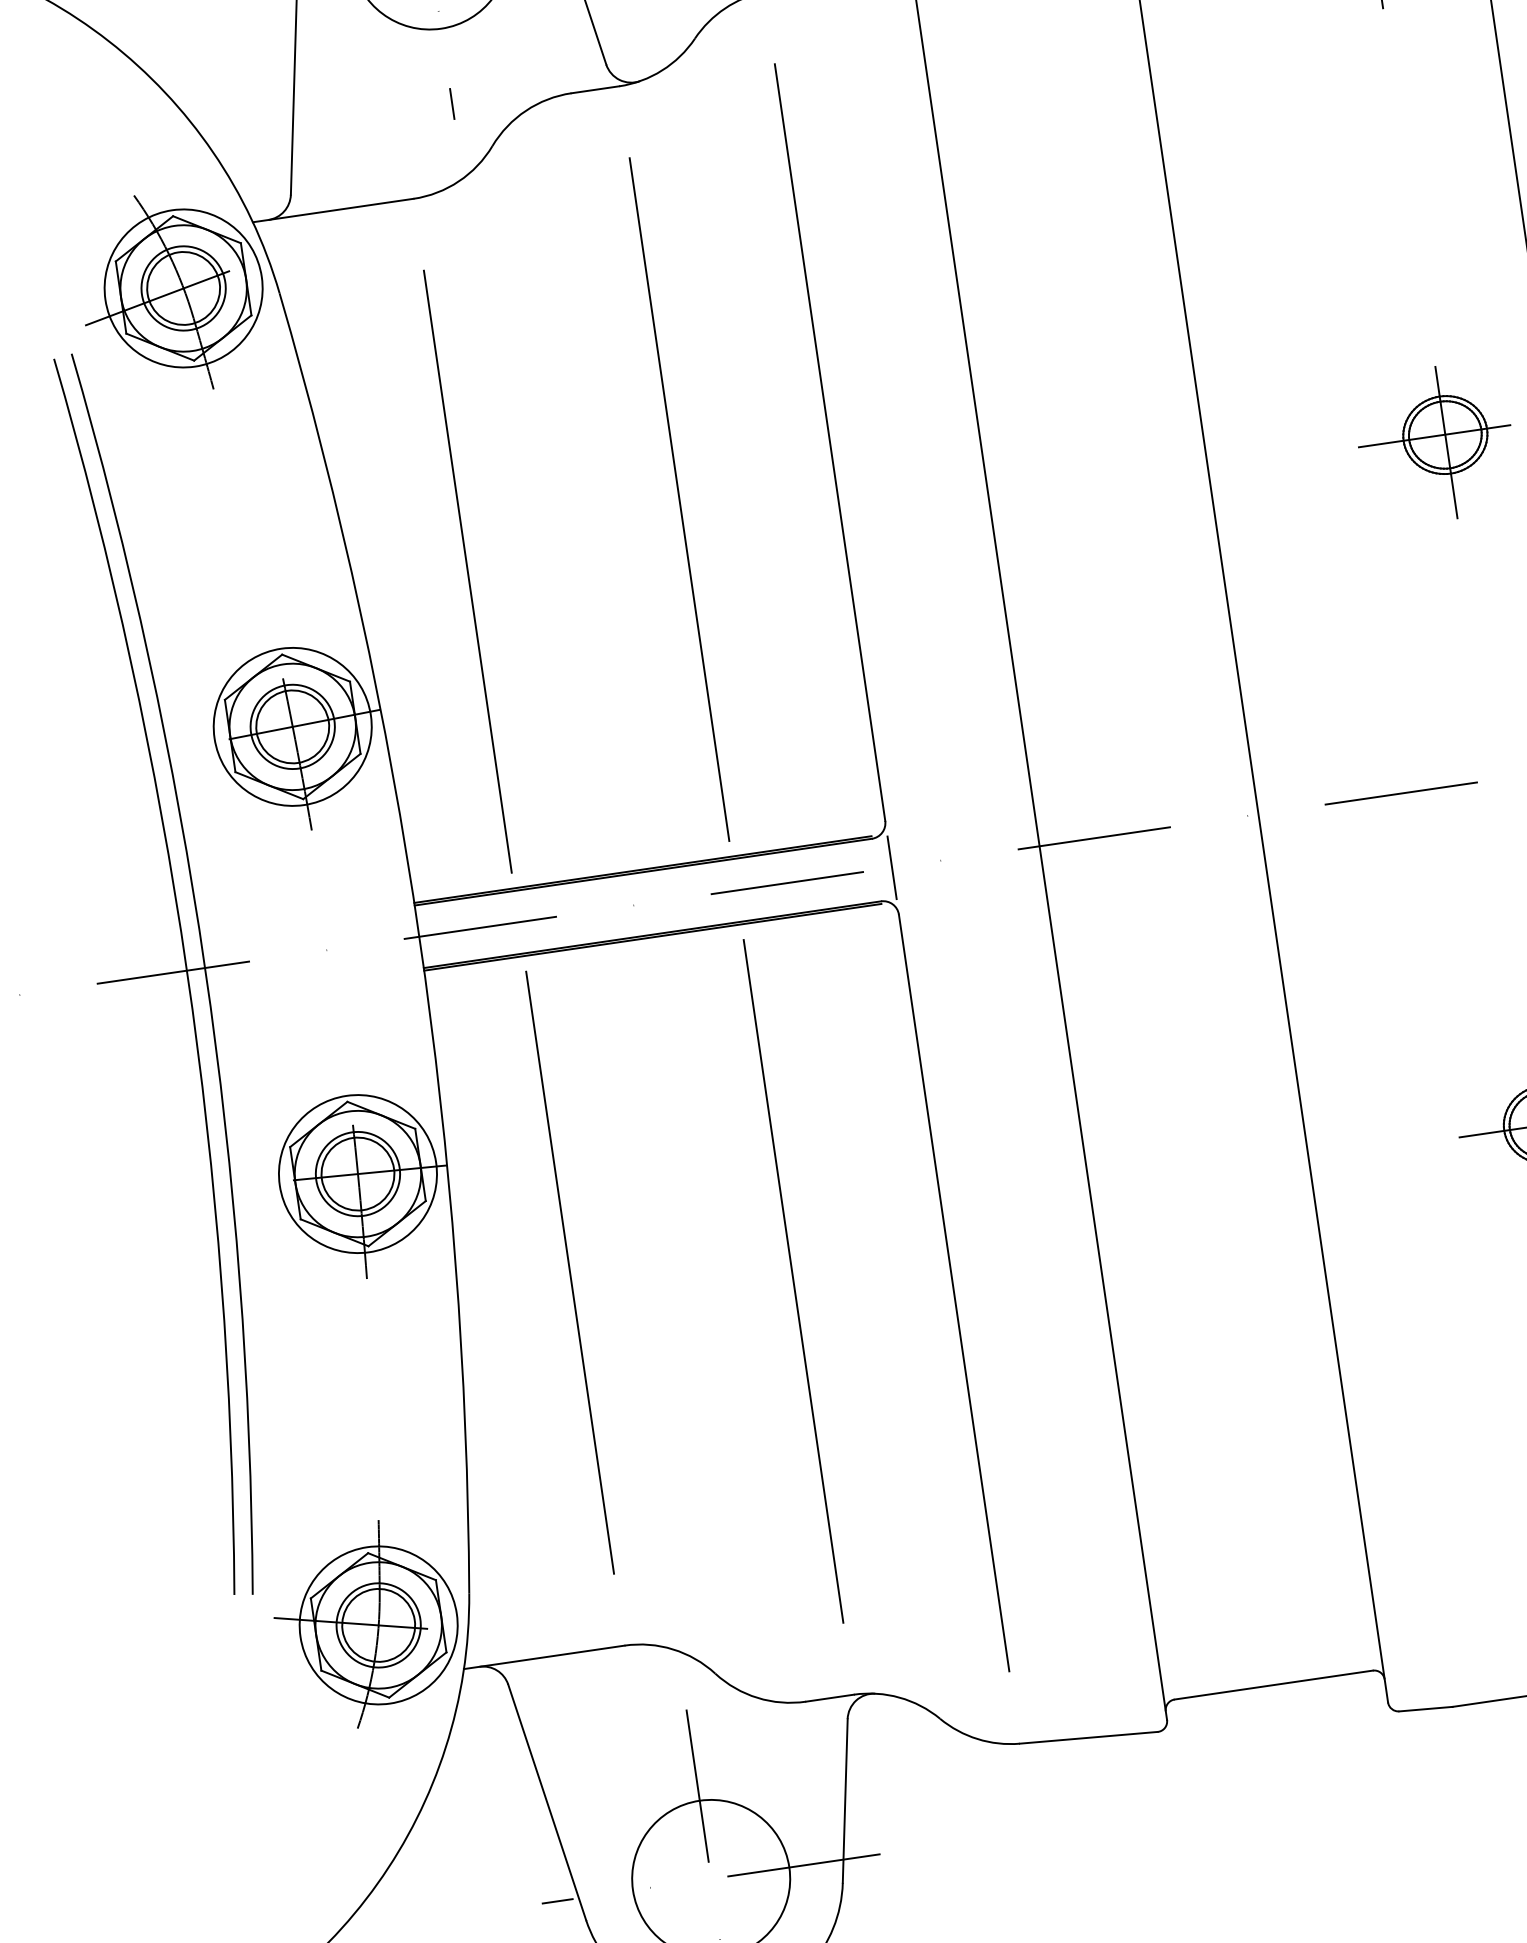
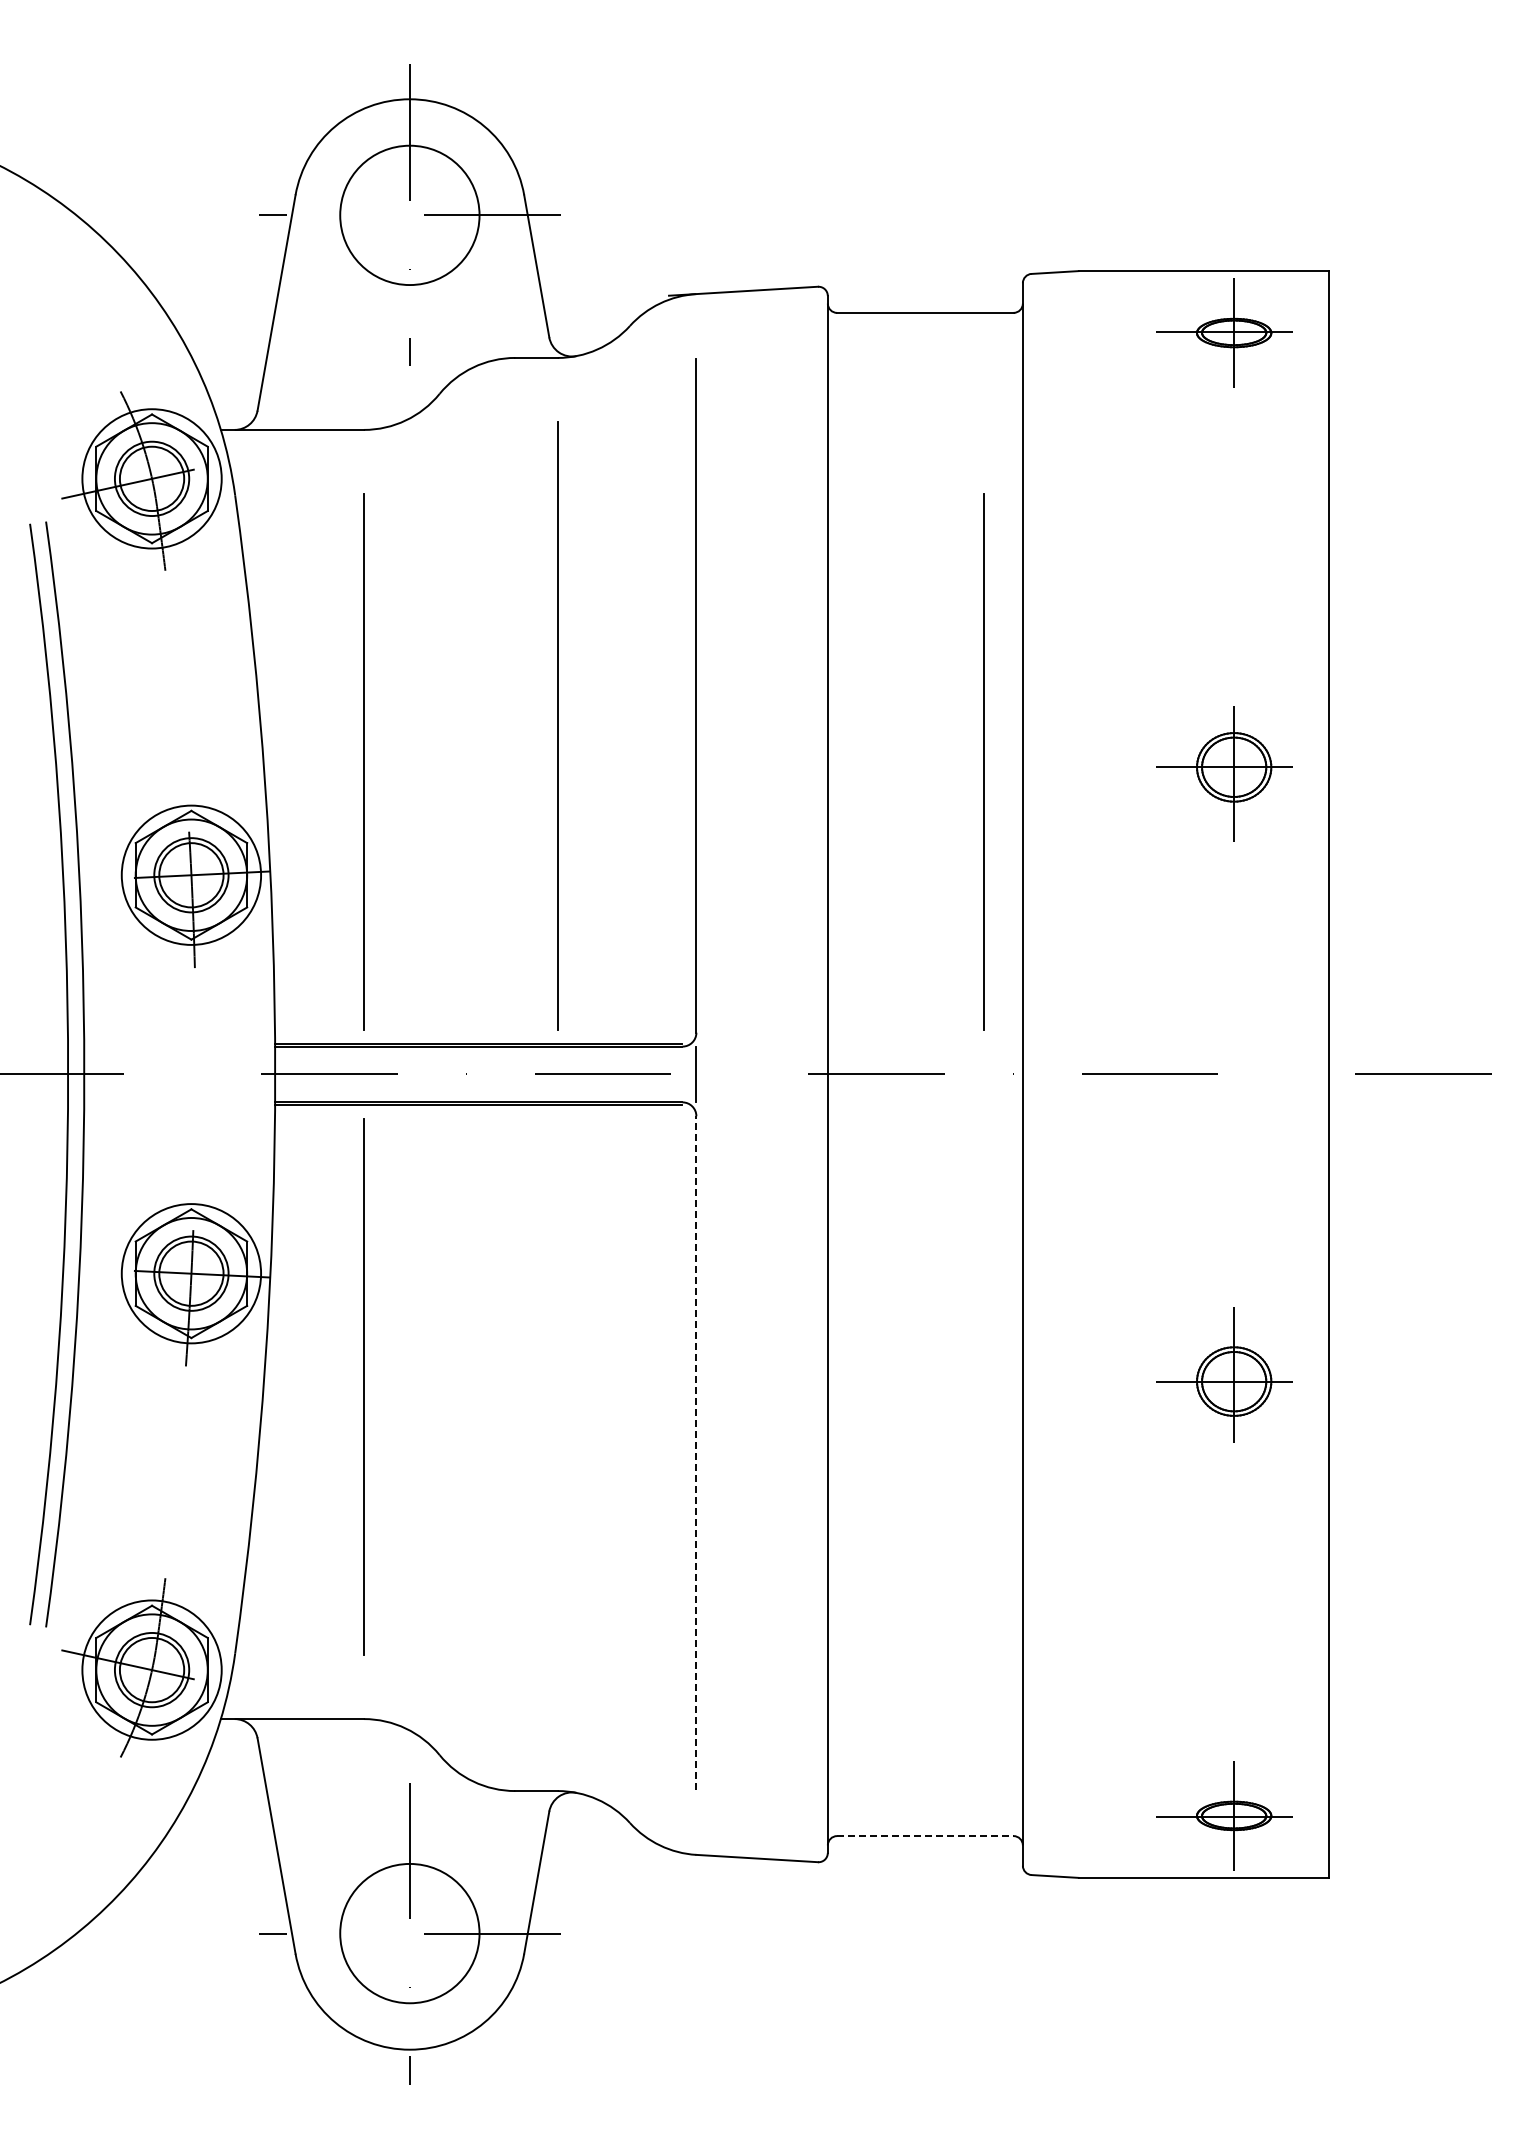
line: (1163, 469) -> (983, 761), added
line: (793, 1281) -> (557, 1422), removed
line: (954, 1292) -> (696, 1452), solid -> dashed
line: (1273, 1685) -> (925, 1836), solid -> dashed

